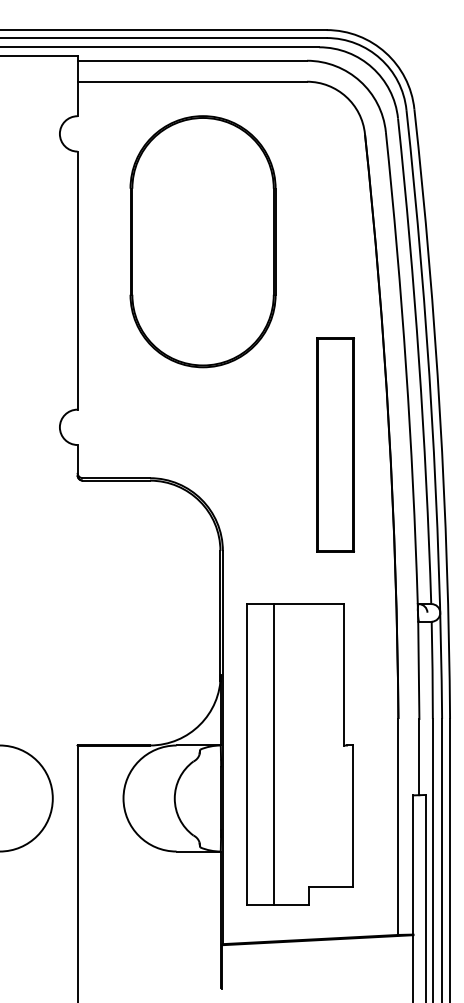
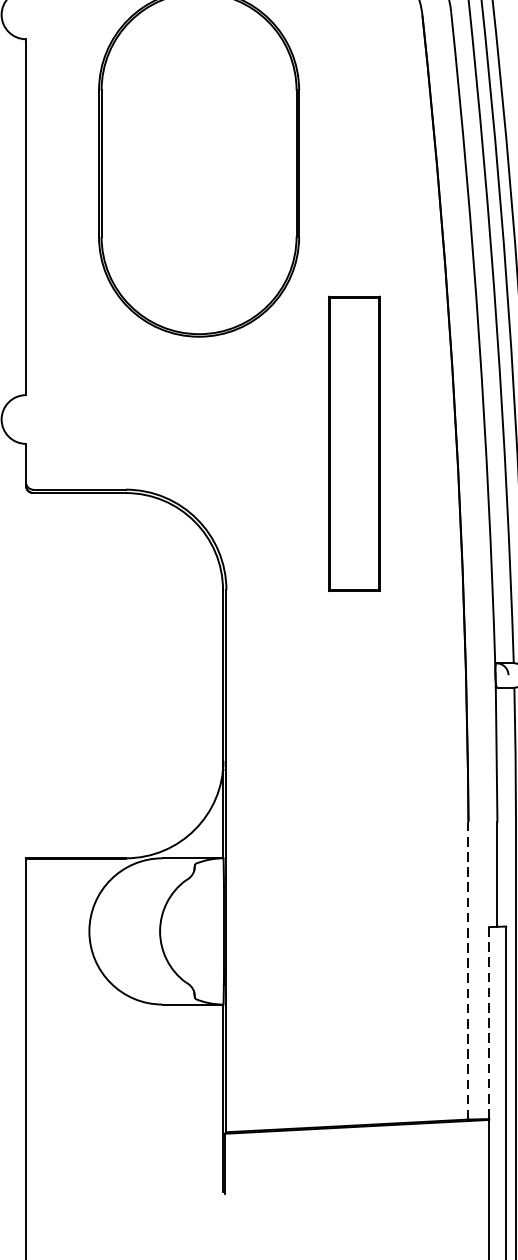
part: (335, 444) -> (354, 443), moved
part: (299, 754) -> (332, 870), removed
line: (398, 826) -> (468, 970), solid -> dashed
line: (413, 865) -> (489, 1023), solid -> dashed

